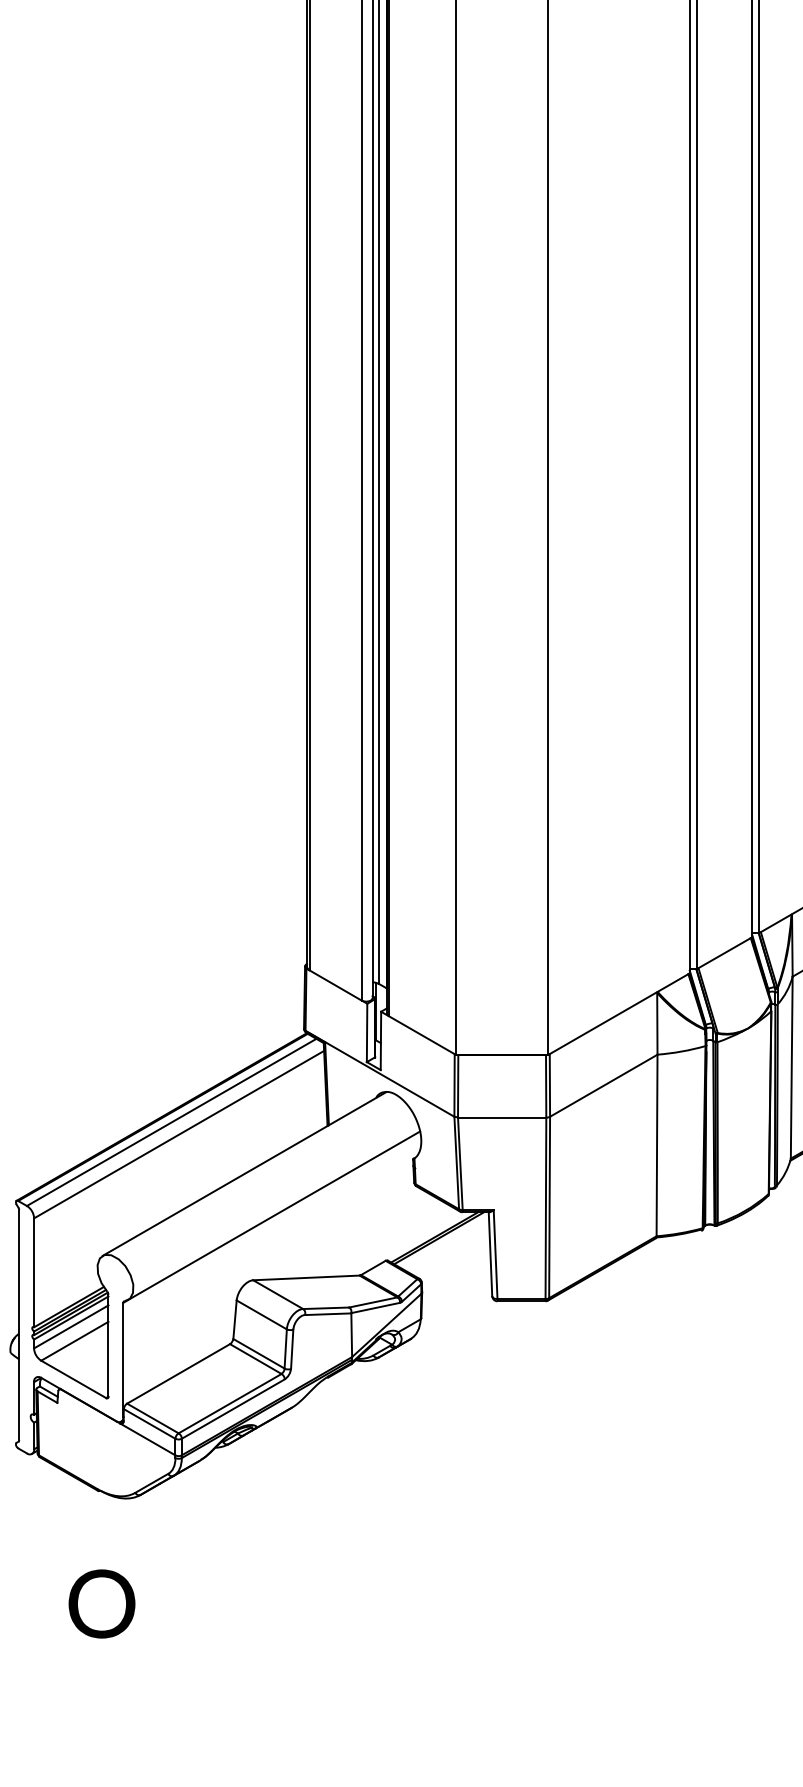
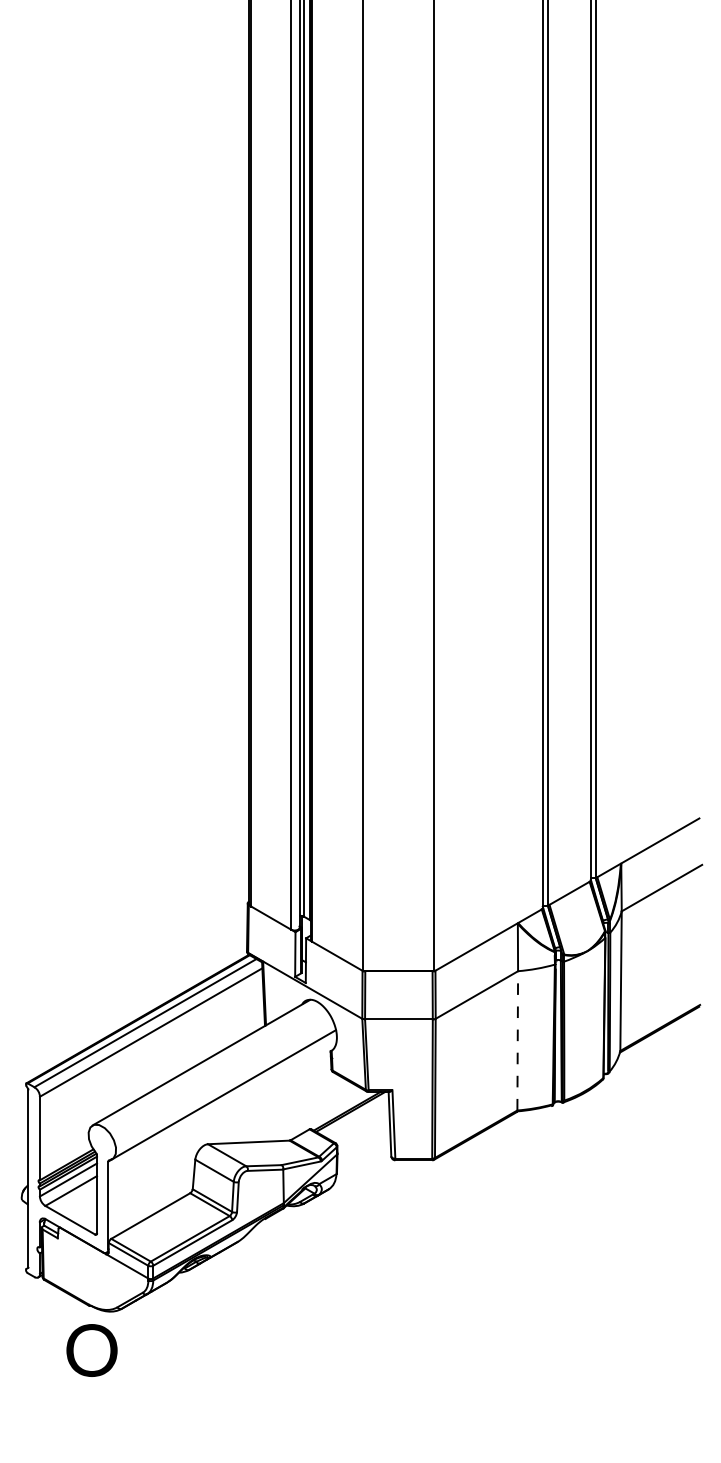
line: (656, 1145) -> (517, 1040), solid -> dashed
text: (101, 1603) -> (91, 1350), moved

